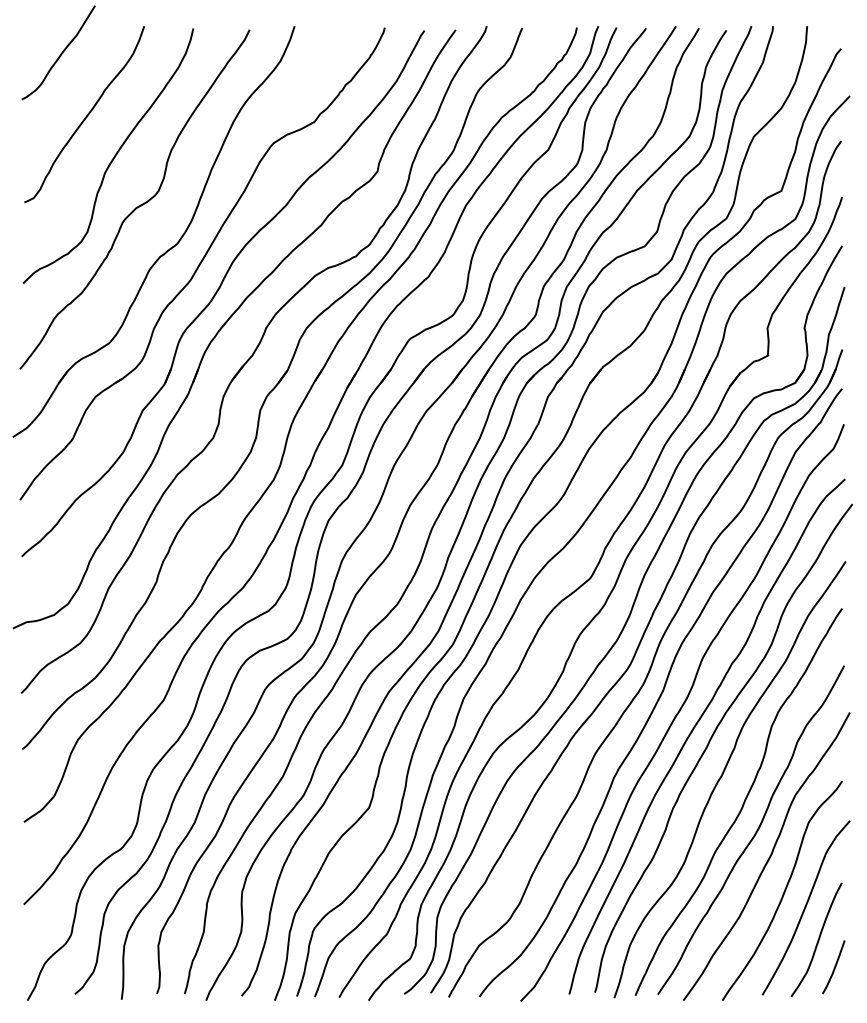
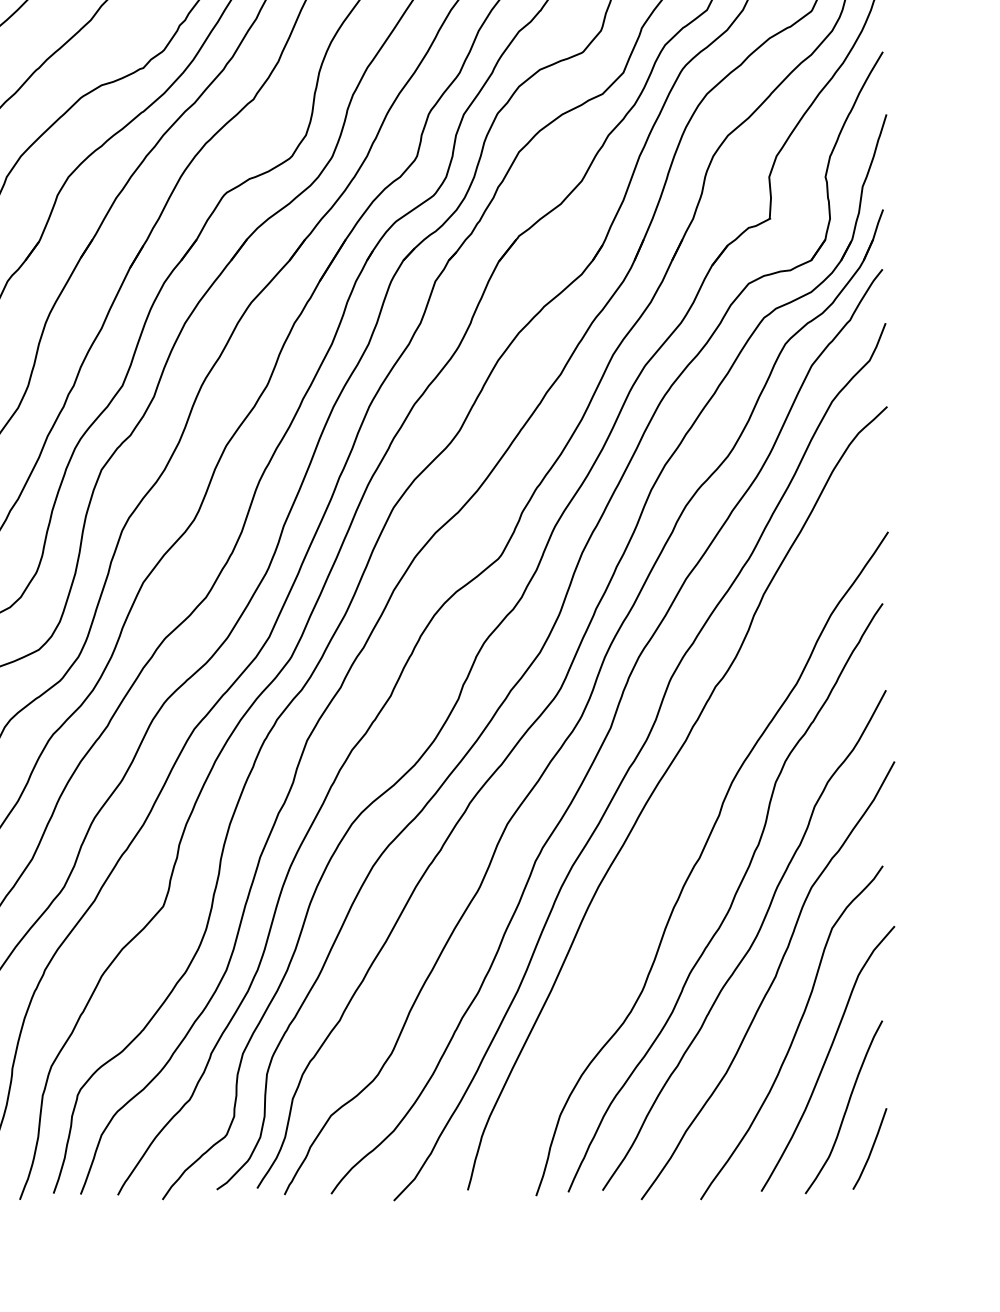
curve: (710, 742) -> (682, 807), removed

